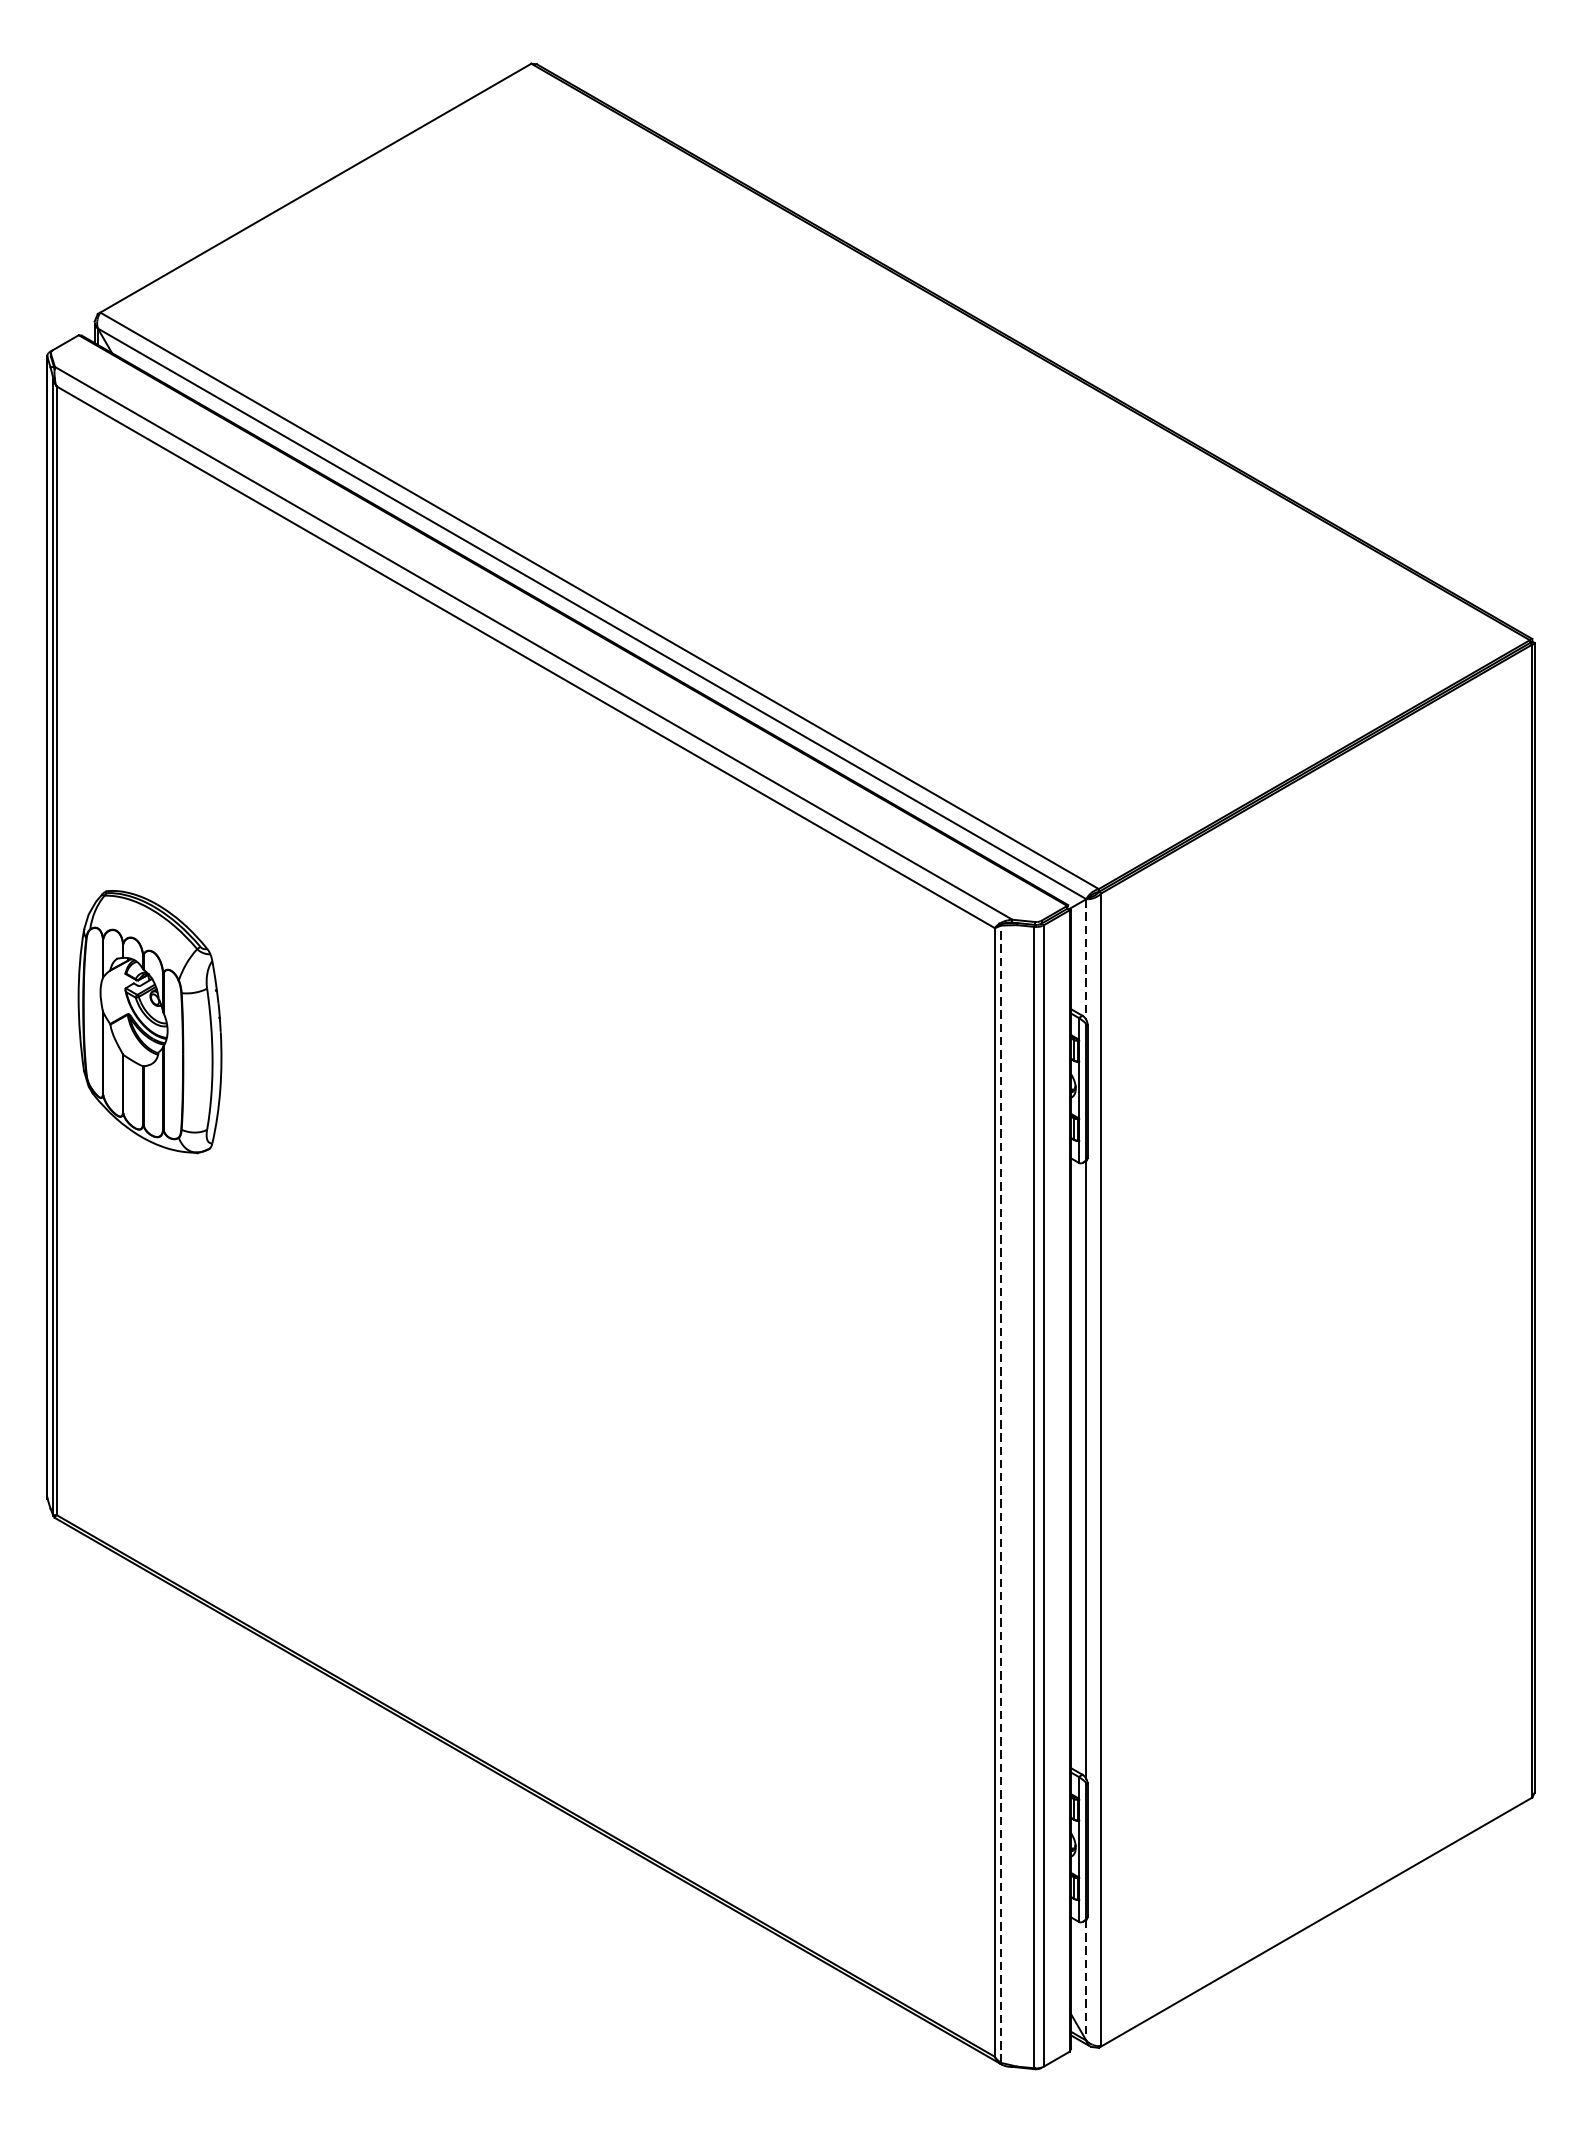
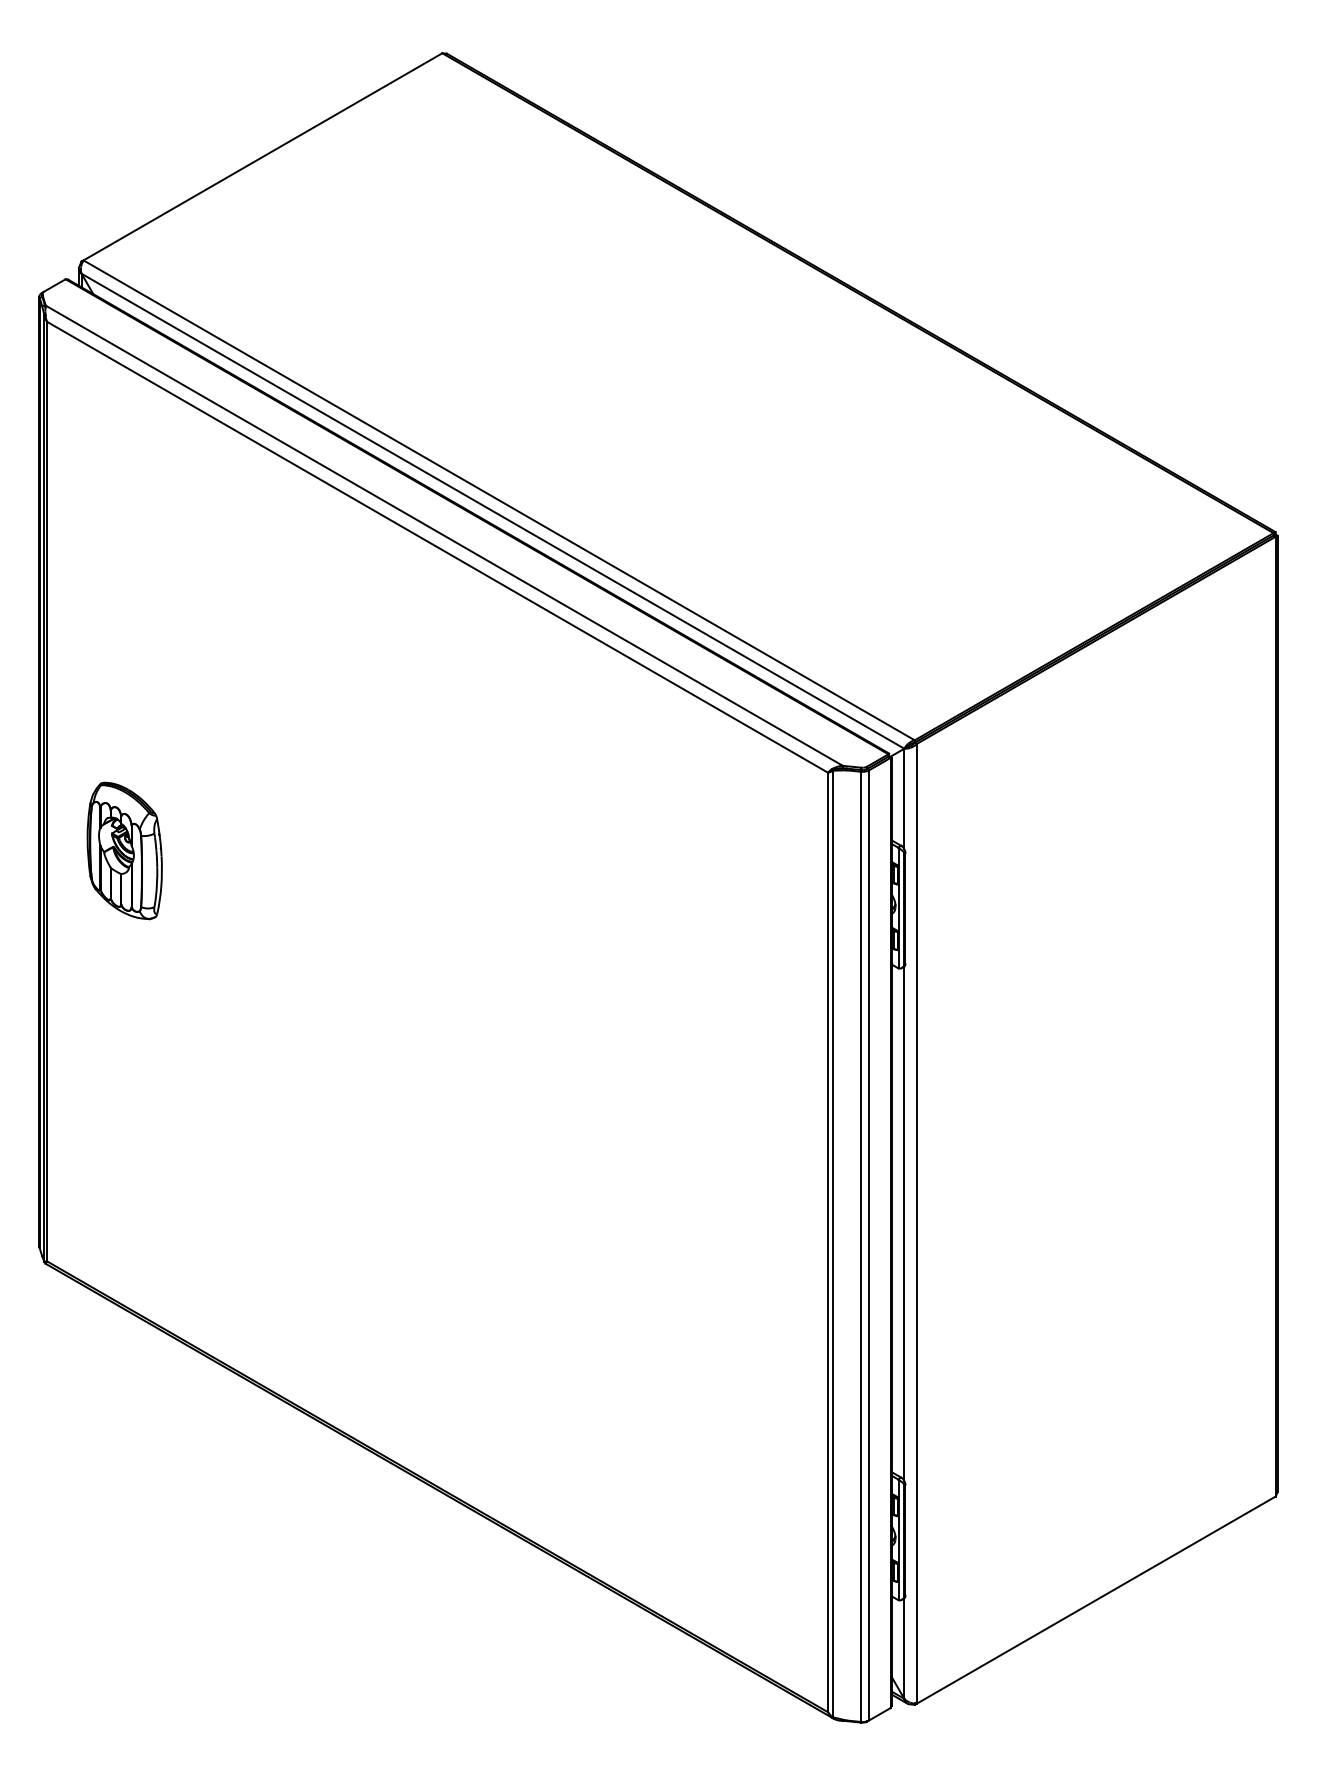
line: (1086, 960) -> (904, 799), dashed -> solid
part: (149, 1021) -> (124, 850), size x0.62
line: (1001, 1493) -> (833, 1243), dashed -> solid
line: (1086, 1981) -> (904, 1649), dashed -> solid

